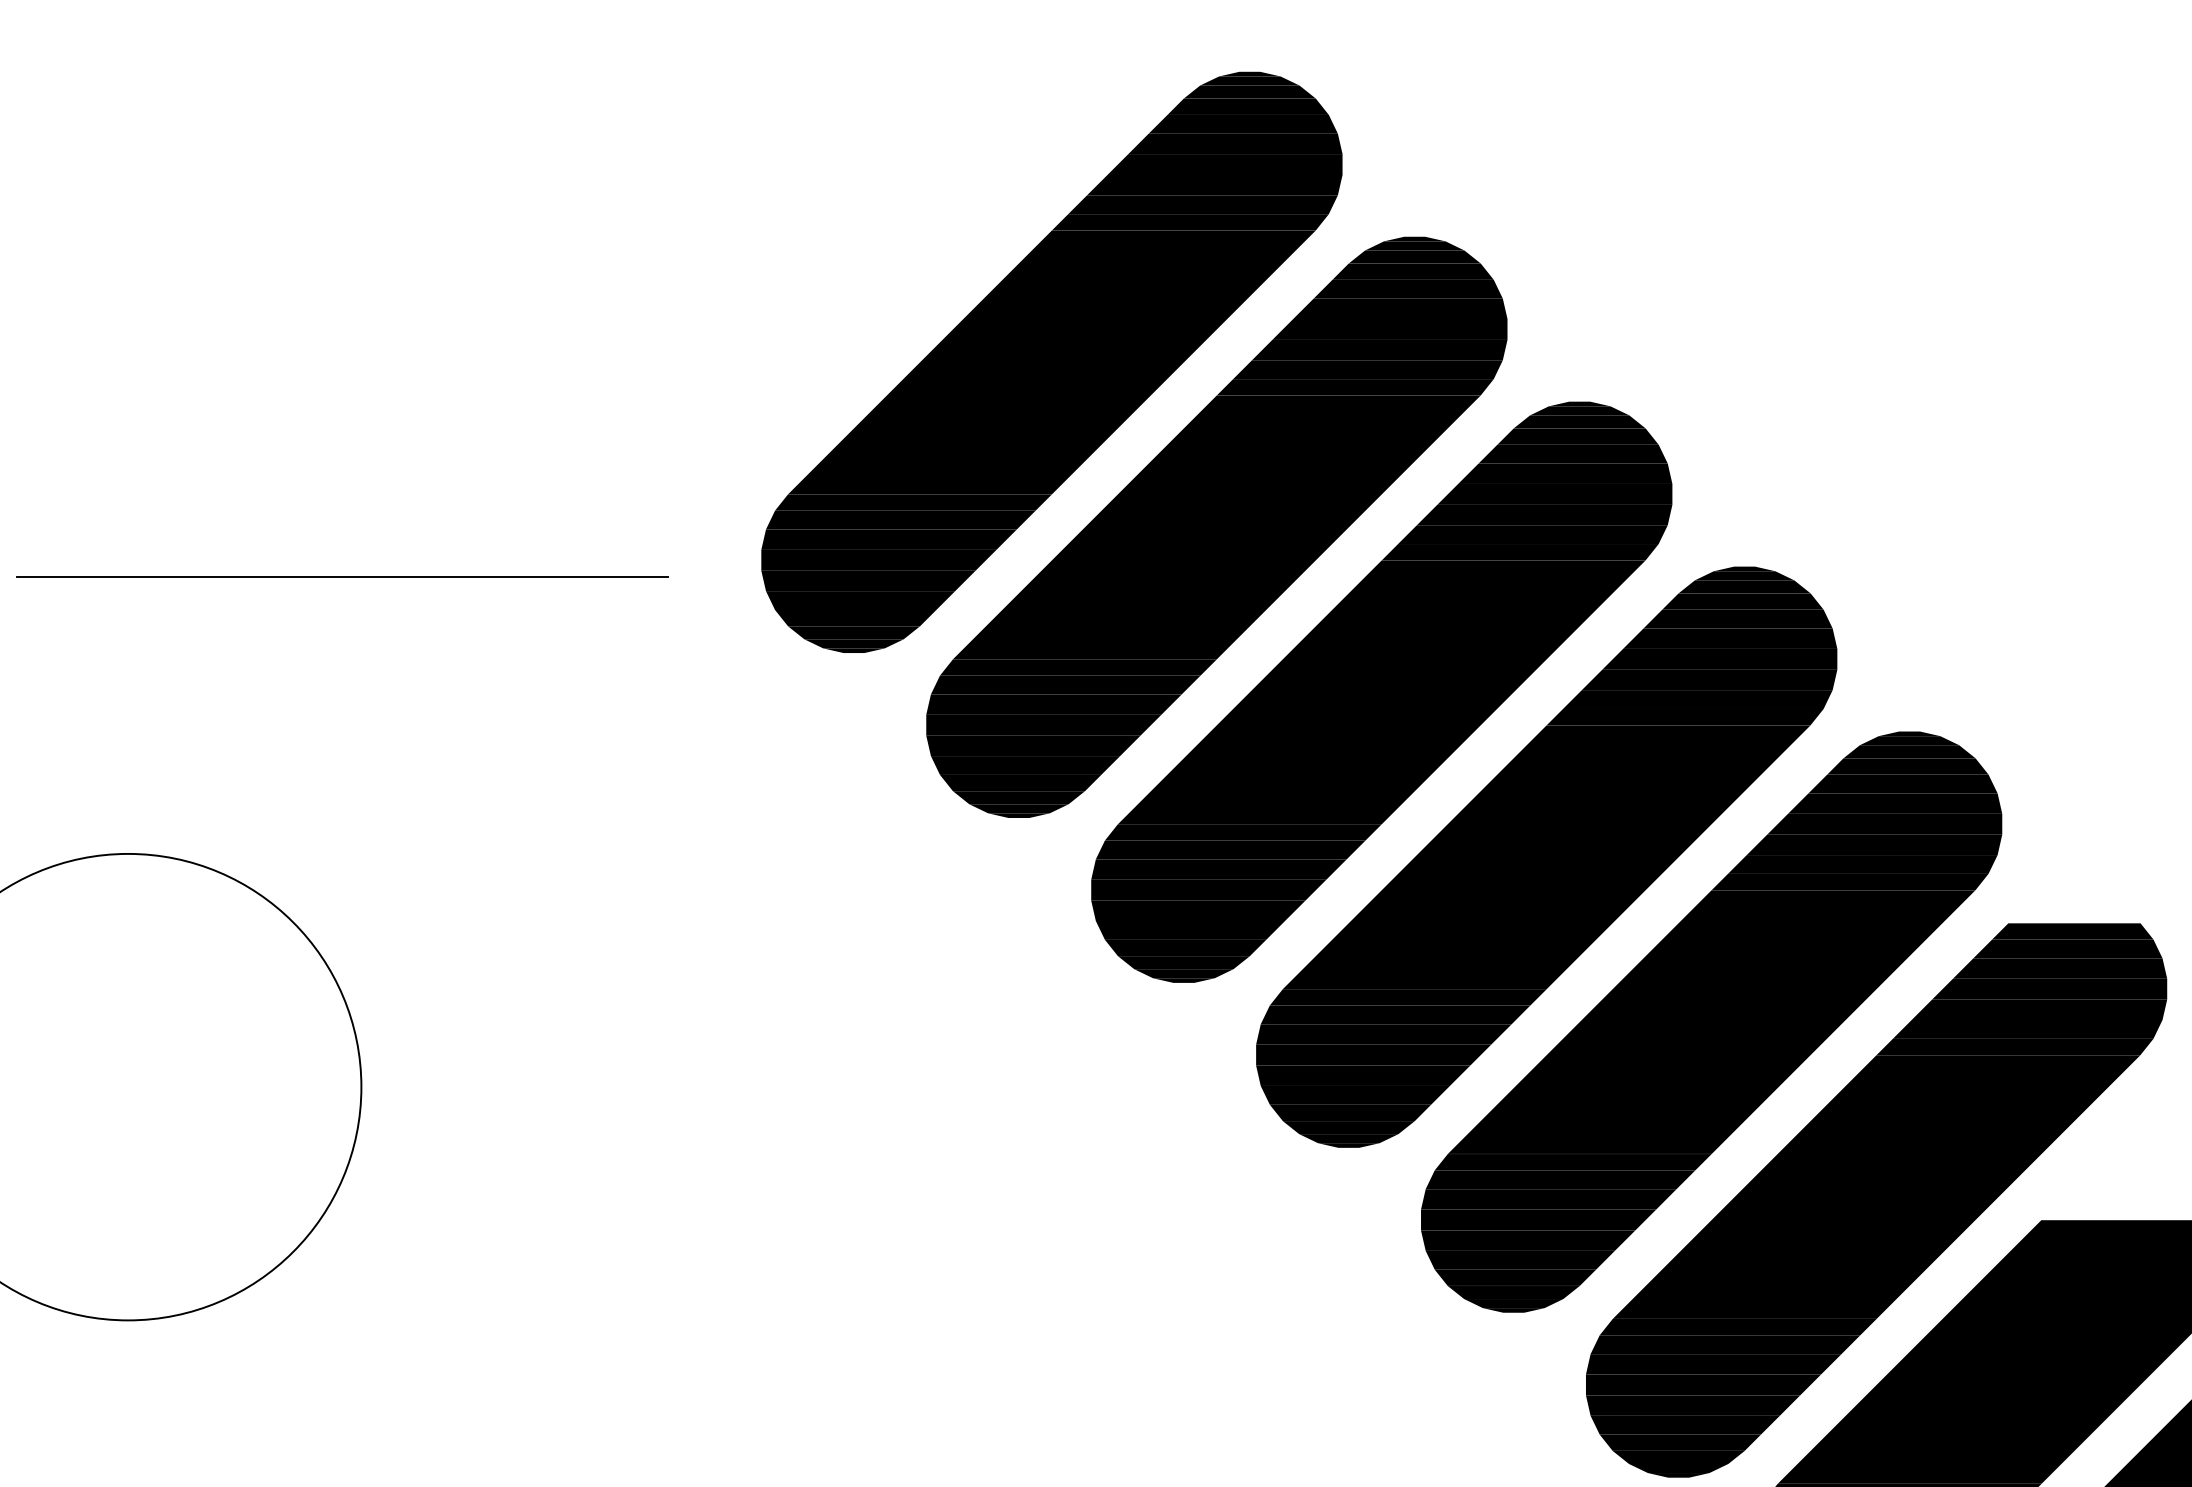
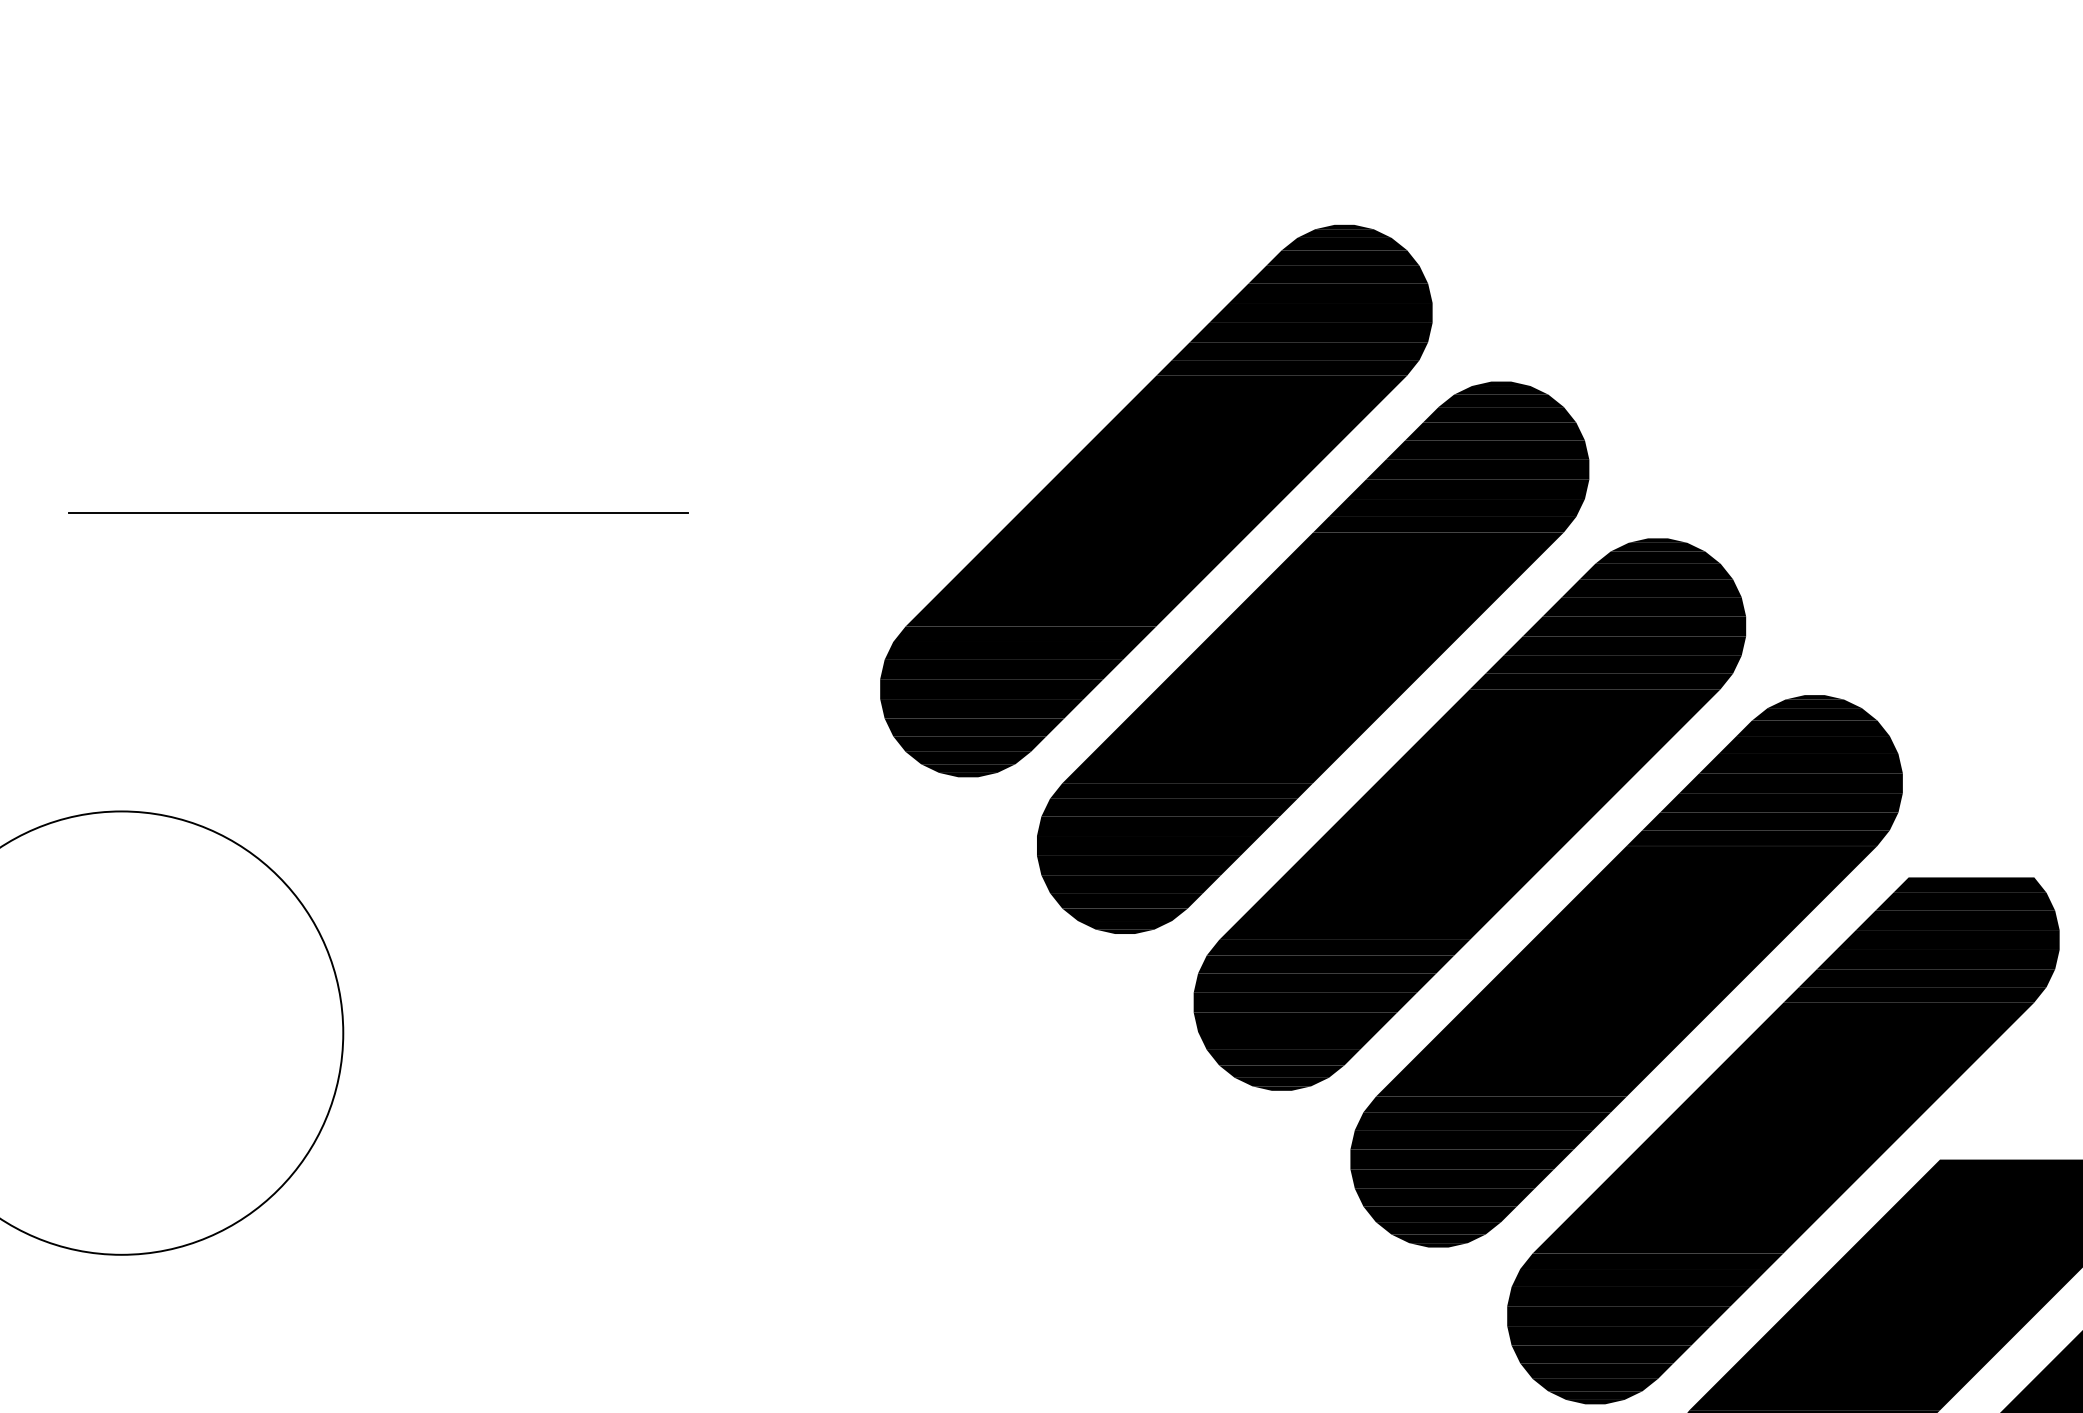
part: (1051, 362) -> (999, 344), removed
line: (342, 576) -> (378, 512), moved

